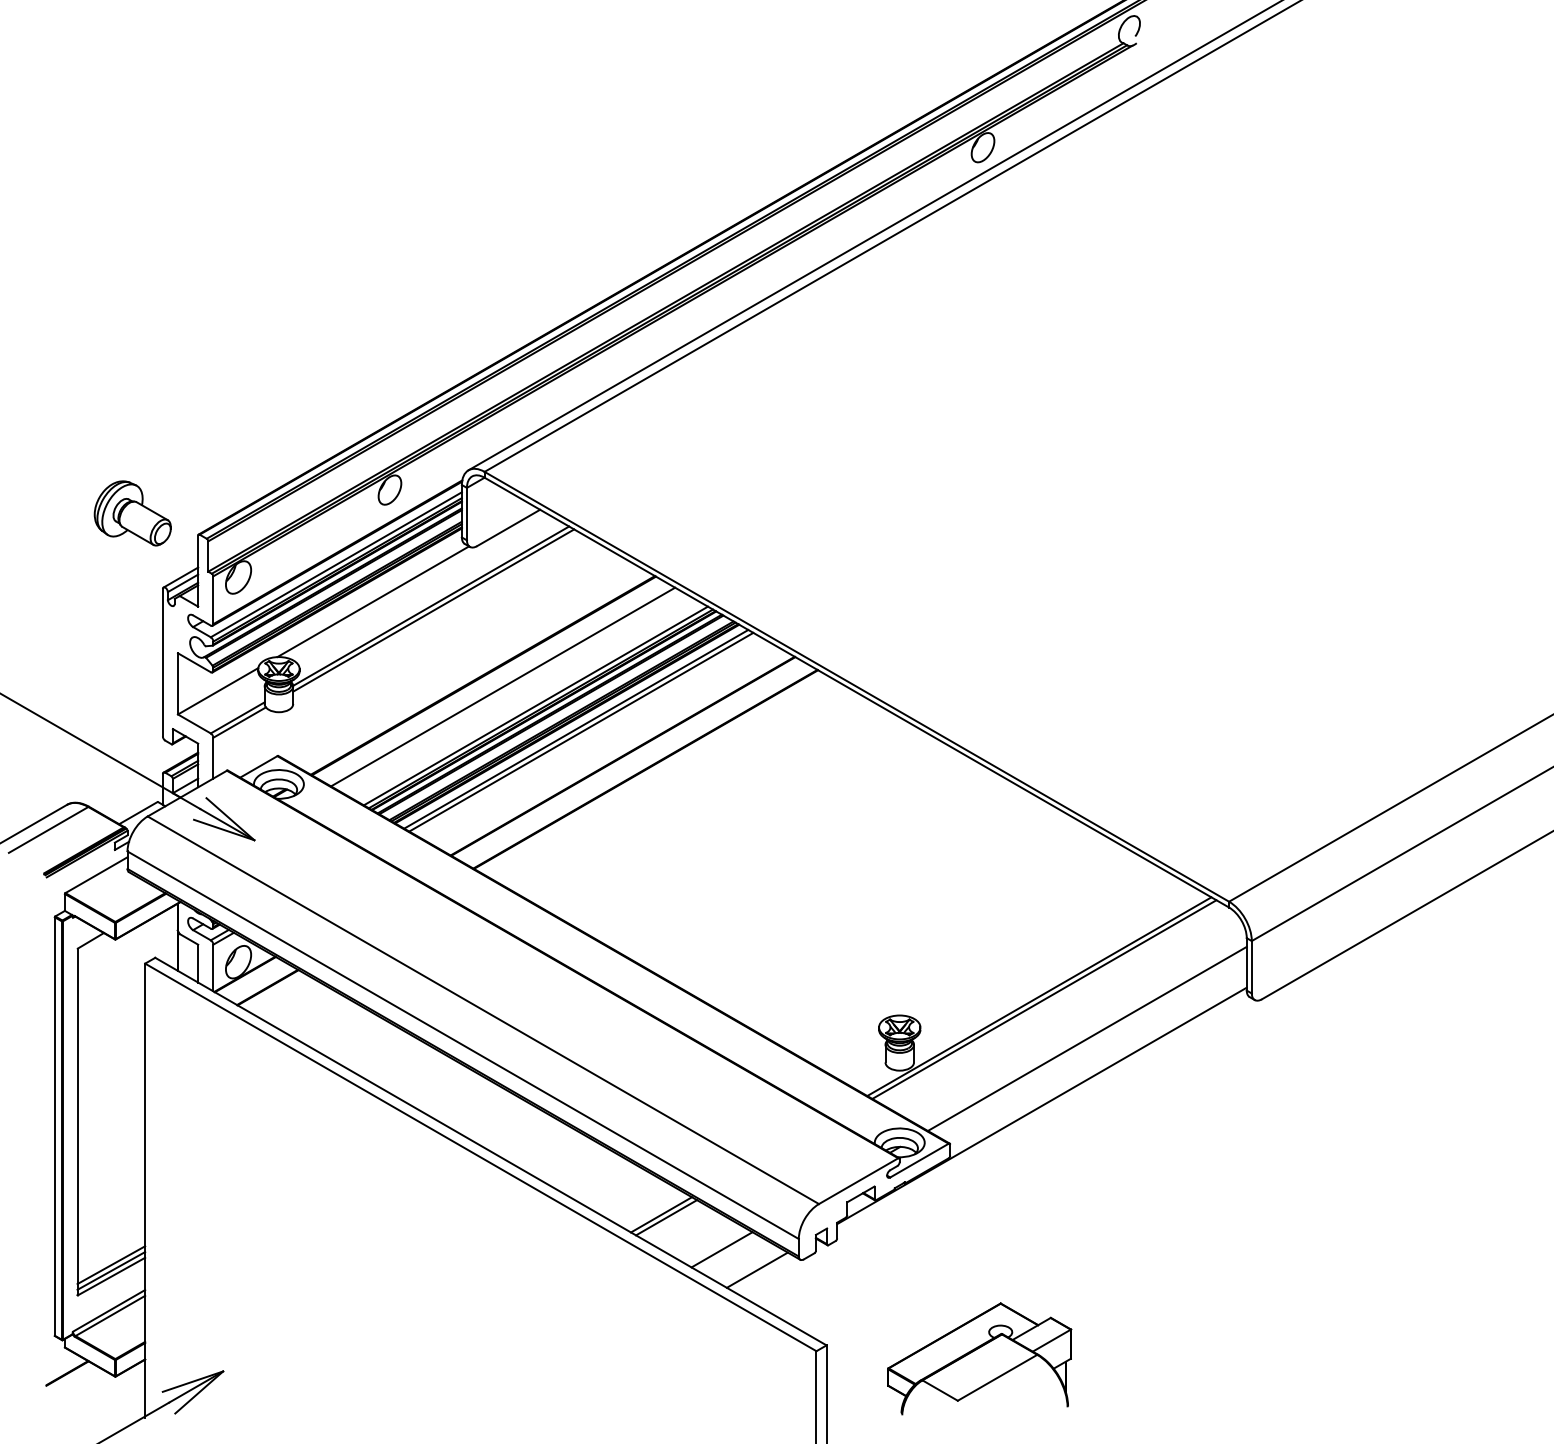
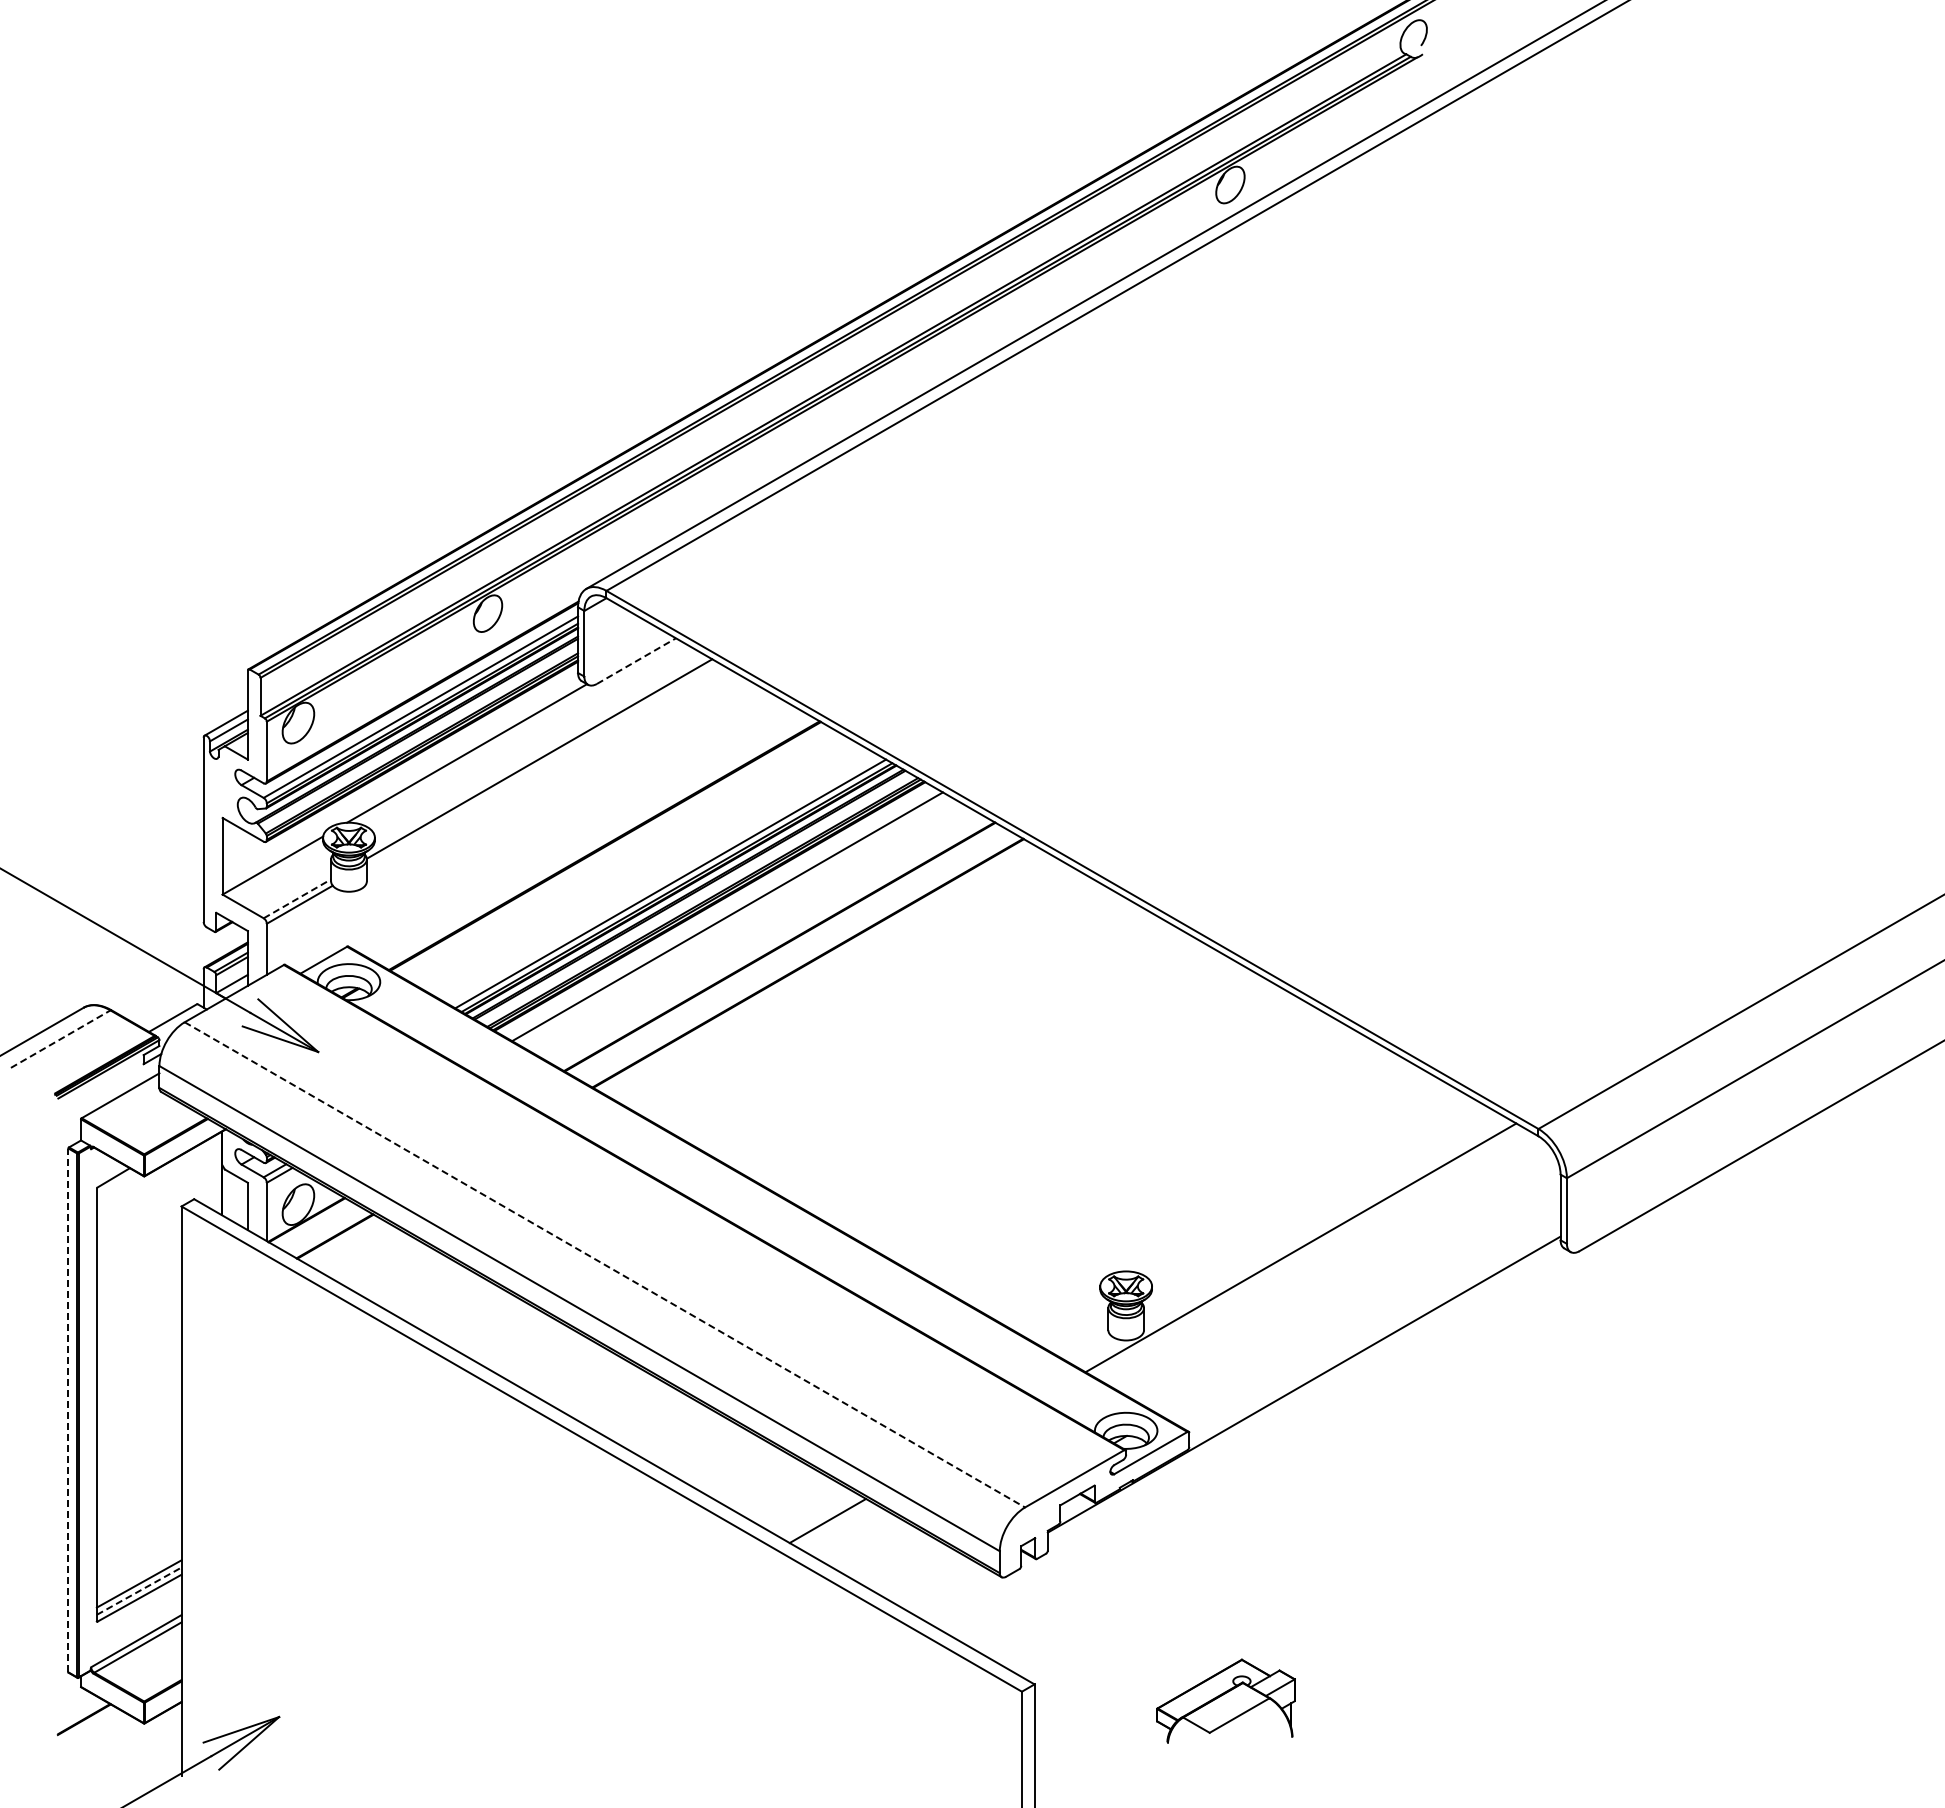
part: (132, 513) -> (165, 642), removed
line: (508, 528) -> (636, 661), solid -> dashed
line: (433, 610) -> (542, 764), removed
line: (503, 686) -> (629, 859), removed
line: (237, 717) -> (297, 898), solid -> dashed
line: (575, 728) -> (720, 912), removed
line: (49, 829) -> (61, 1038), solid -> dashed
line: (1043, 999) -> (1306, 1251), removed
line: (483, 1010) -> (605, 1265), solid -> dashed
line: (1086, 1038) -> (1360, 1300), removed
line: (54, 1126) -> (68, 1410), solid -> dashed
line: (666, 1217) -> (834, 1524), removed
line: (721, 1249) -> (903, 1564), removed
line: (111, 1270) -> (139, 1590), solid -> dashed
line: (757, 1270) -> (947, 1590), removed
part: (979, 1359) -> (1225, 1701), size x0.6

